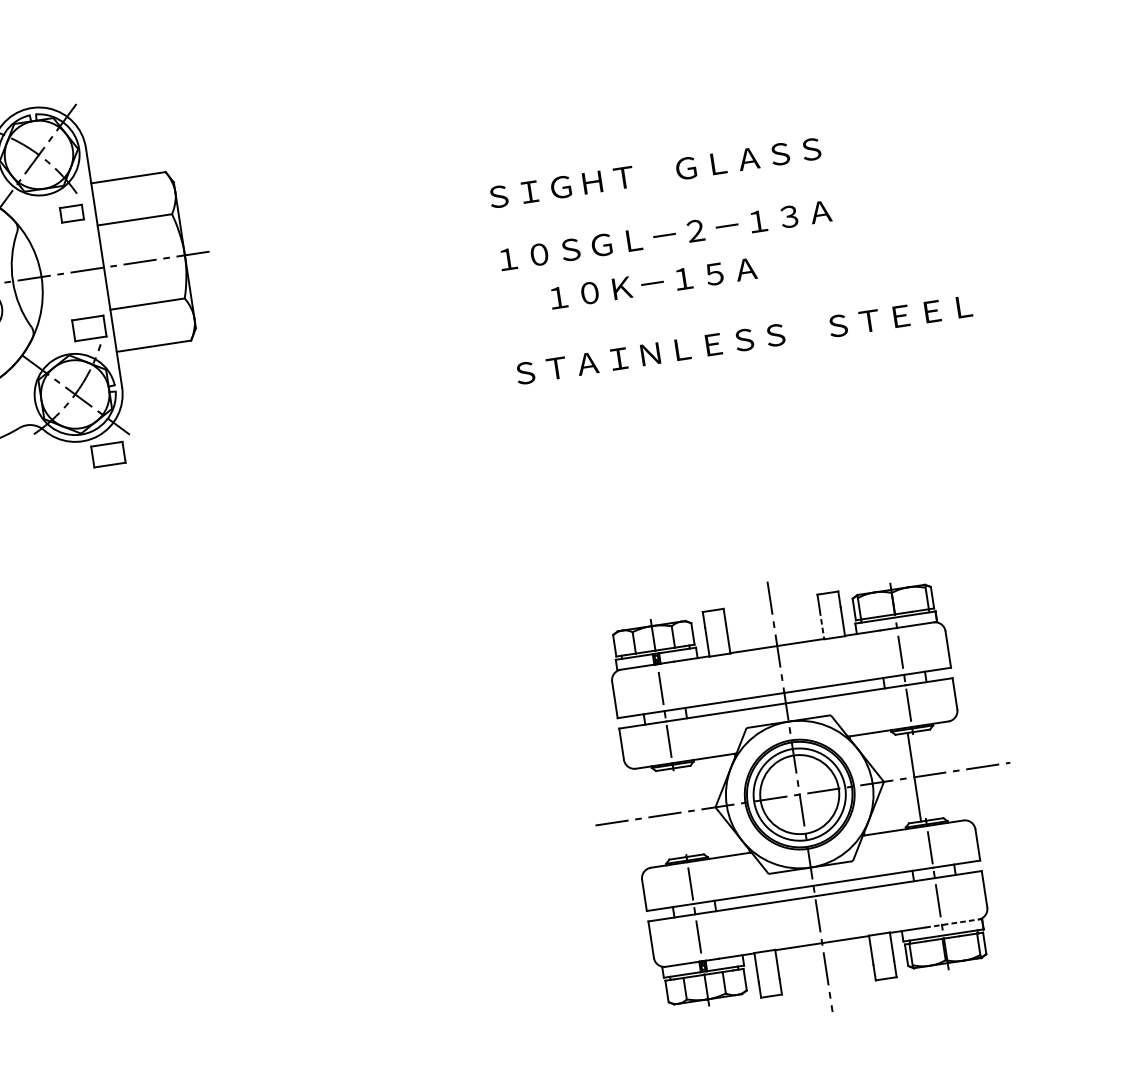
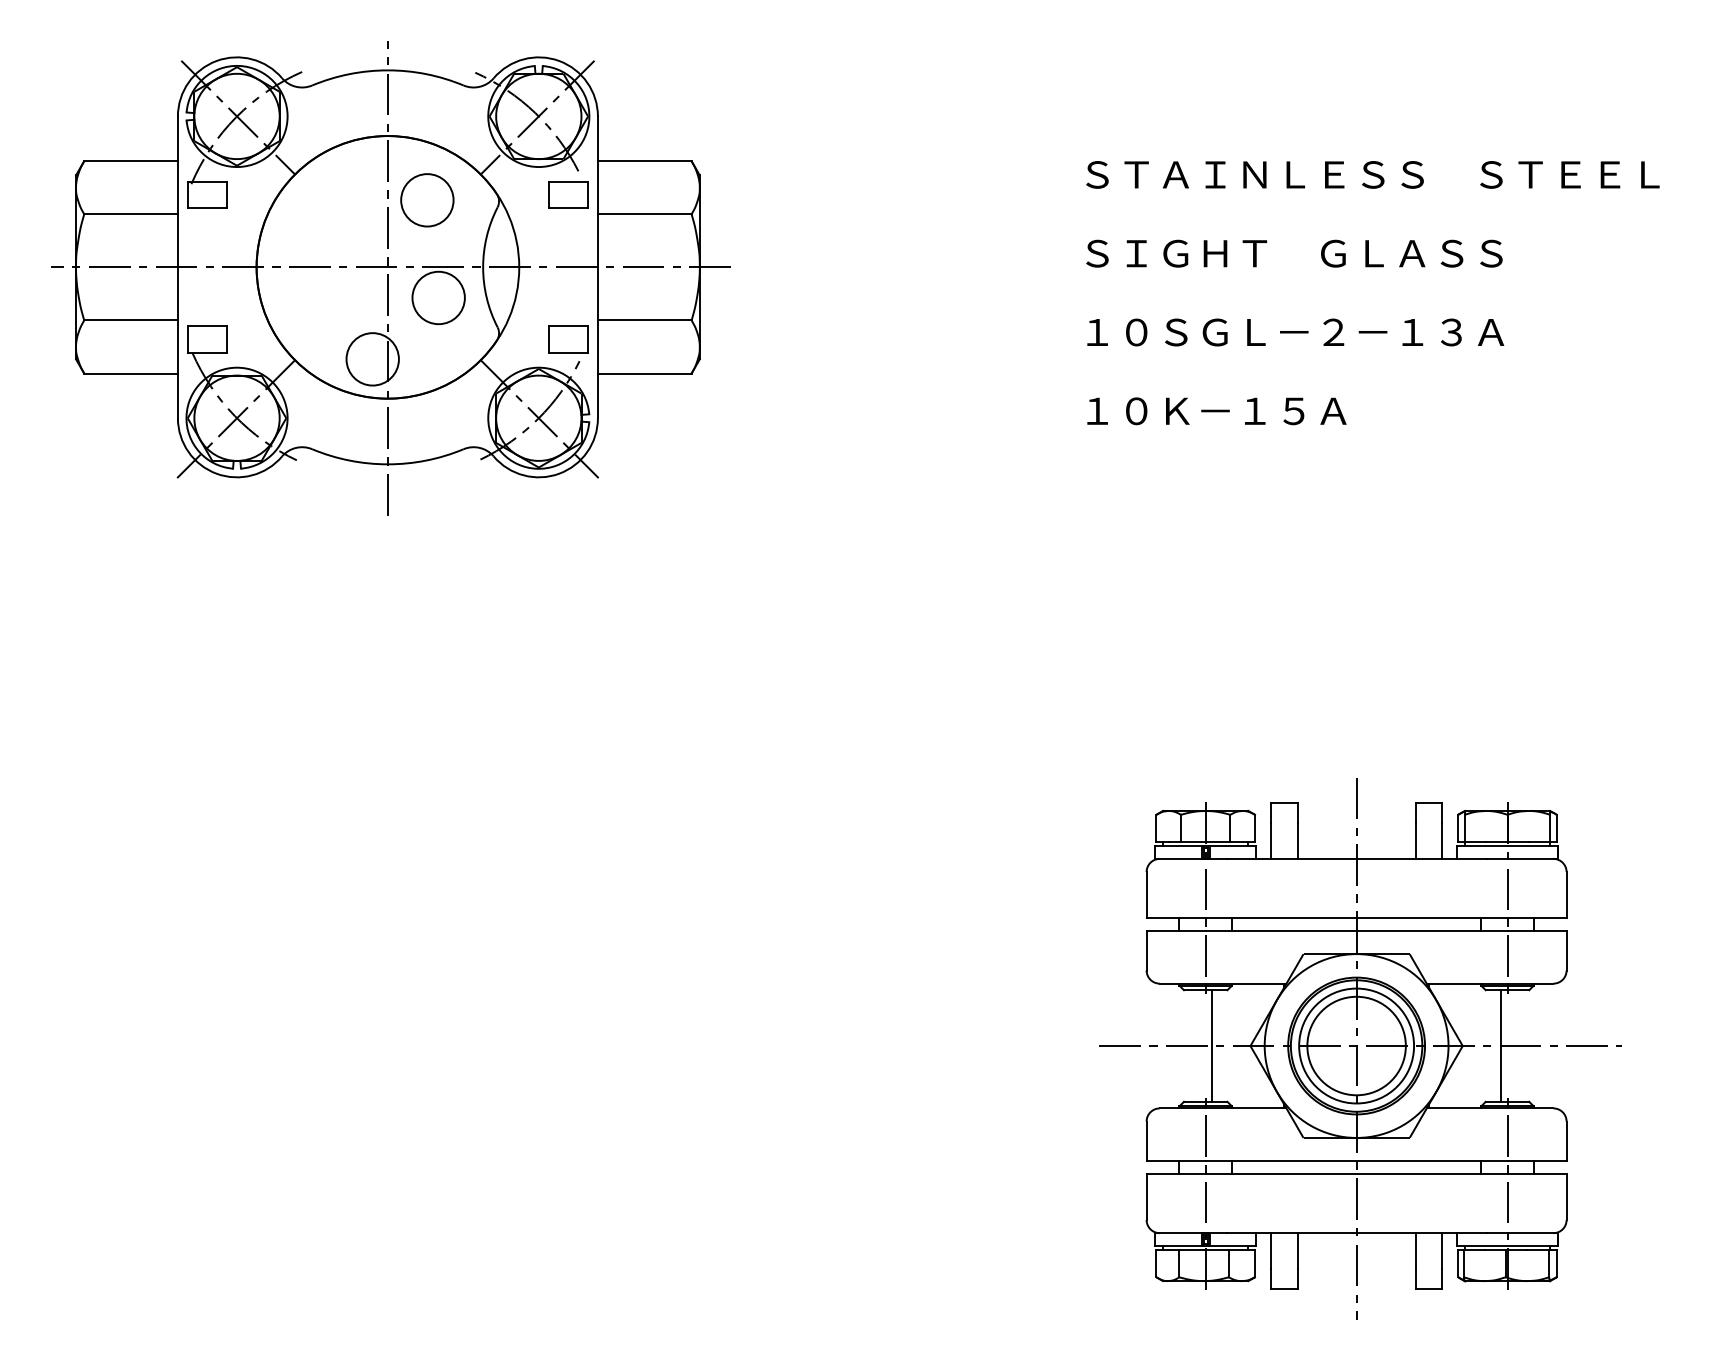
part: (71, 213) -> (568, 194), size x1.43
text: (653, 283) -> (1216, 411), moved
text: (743, 339) -> (1372, 174), moved
part: (108, 454) -> (568, 498), removed
line: (821, 625) -> (1415, 841), dashed -> solid
line: (685, 811) -> (1212, 1045), added
line: (953, 923) -> (1522, 1233), dashed -> solid

